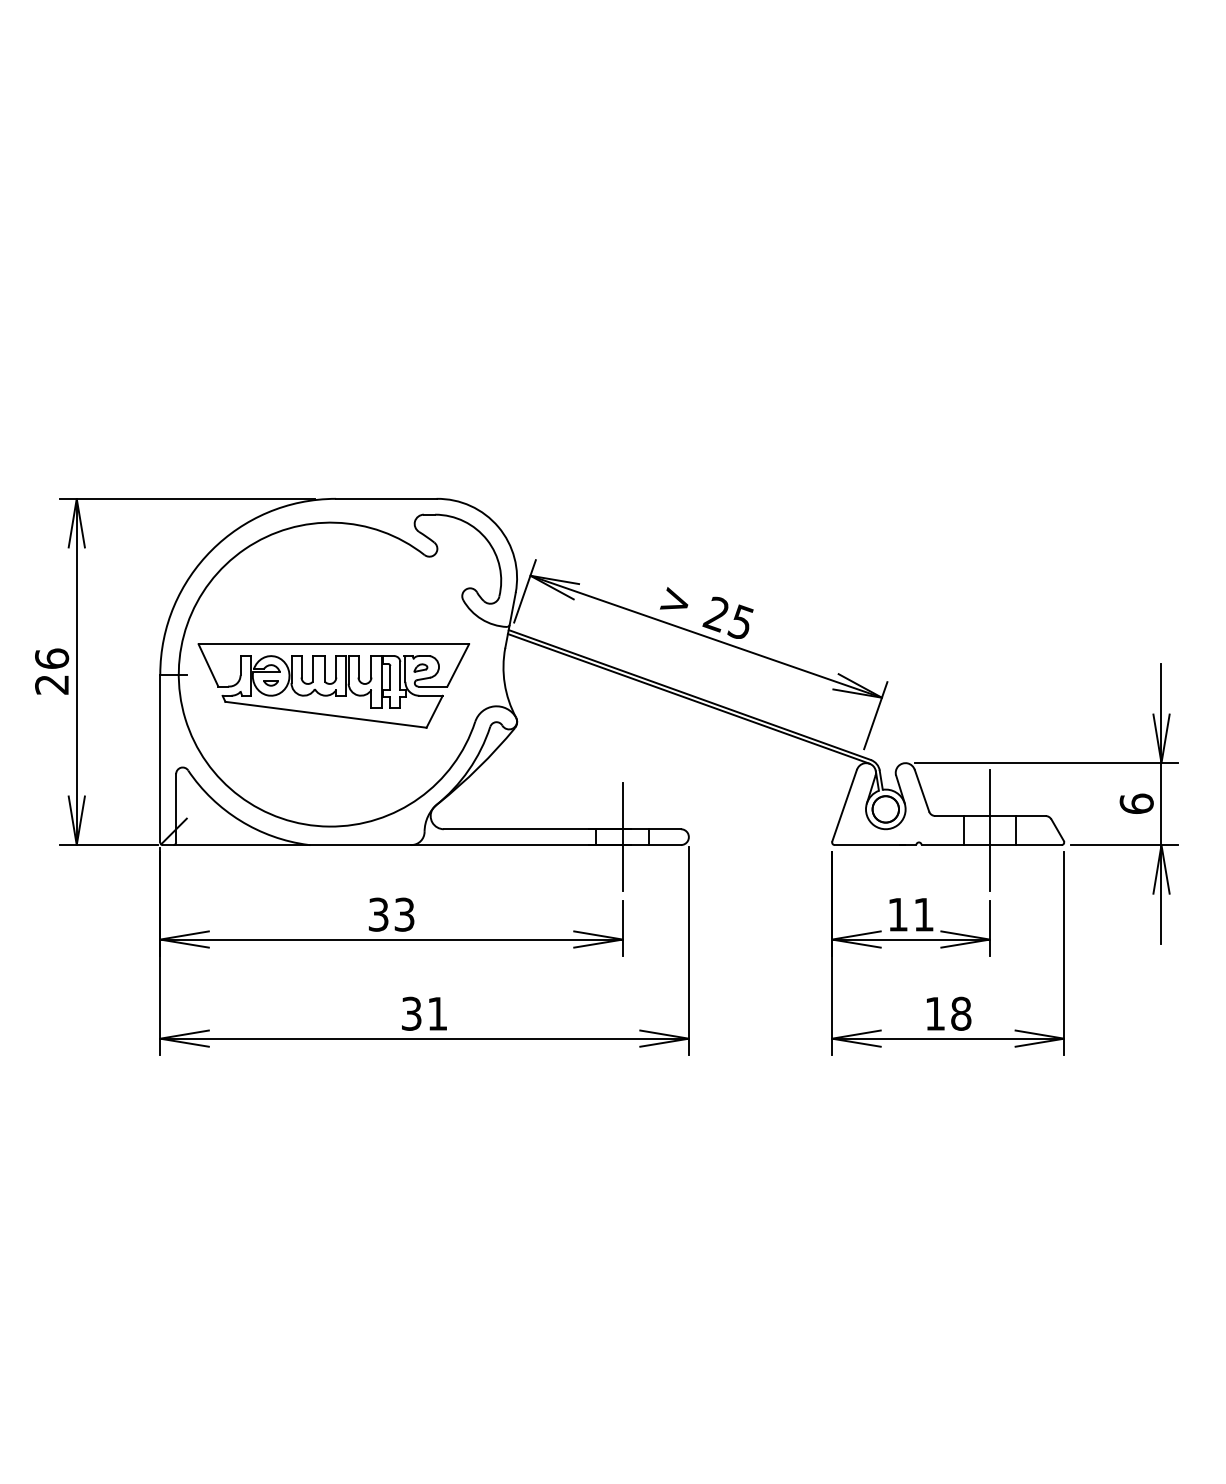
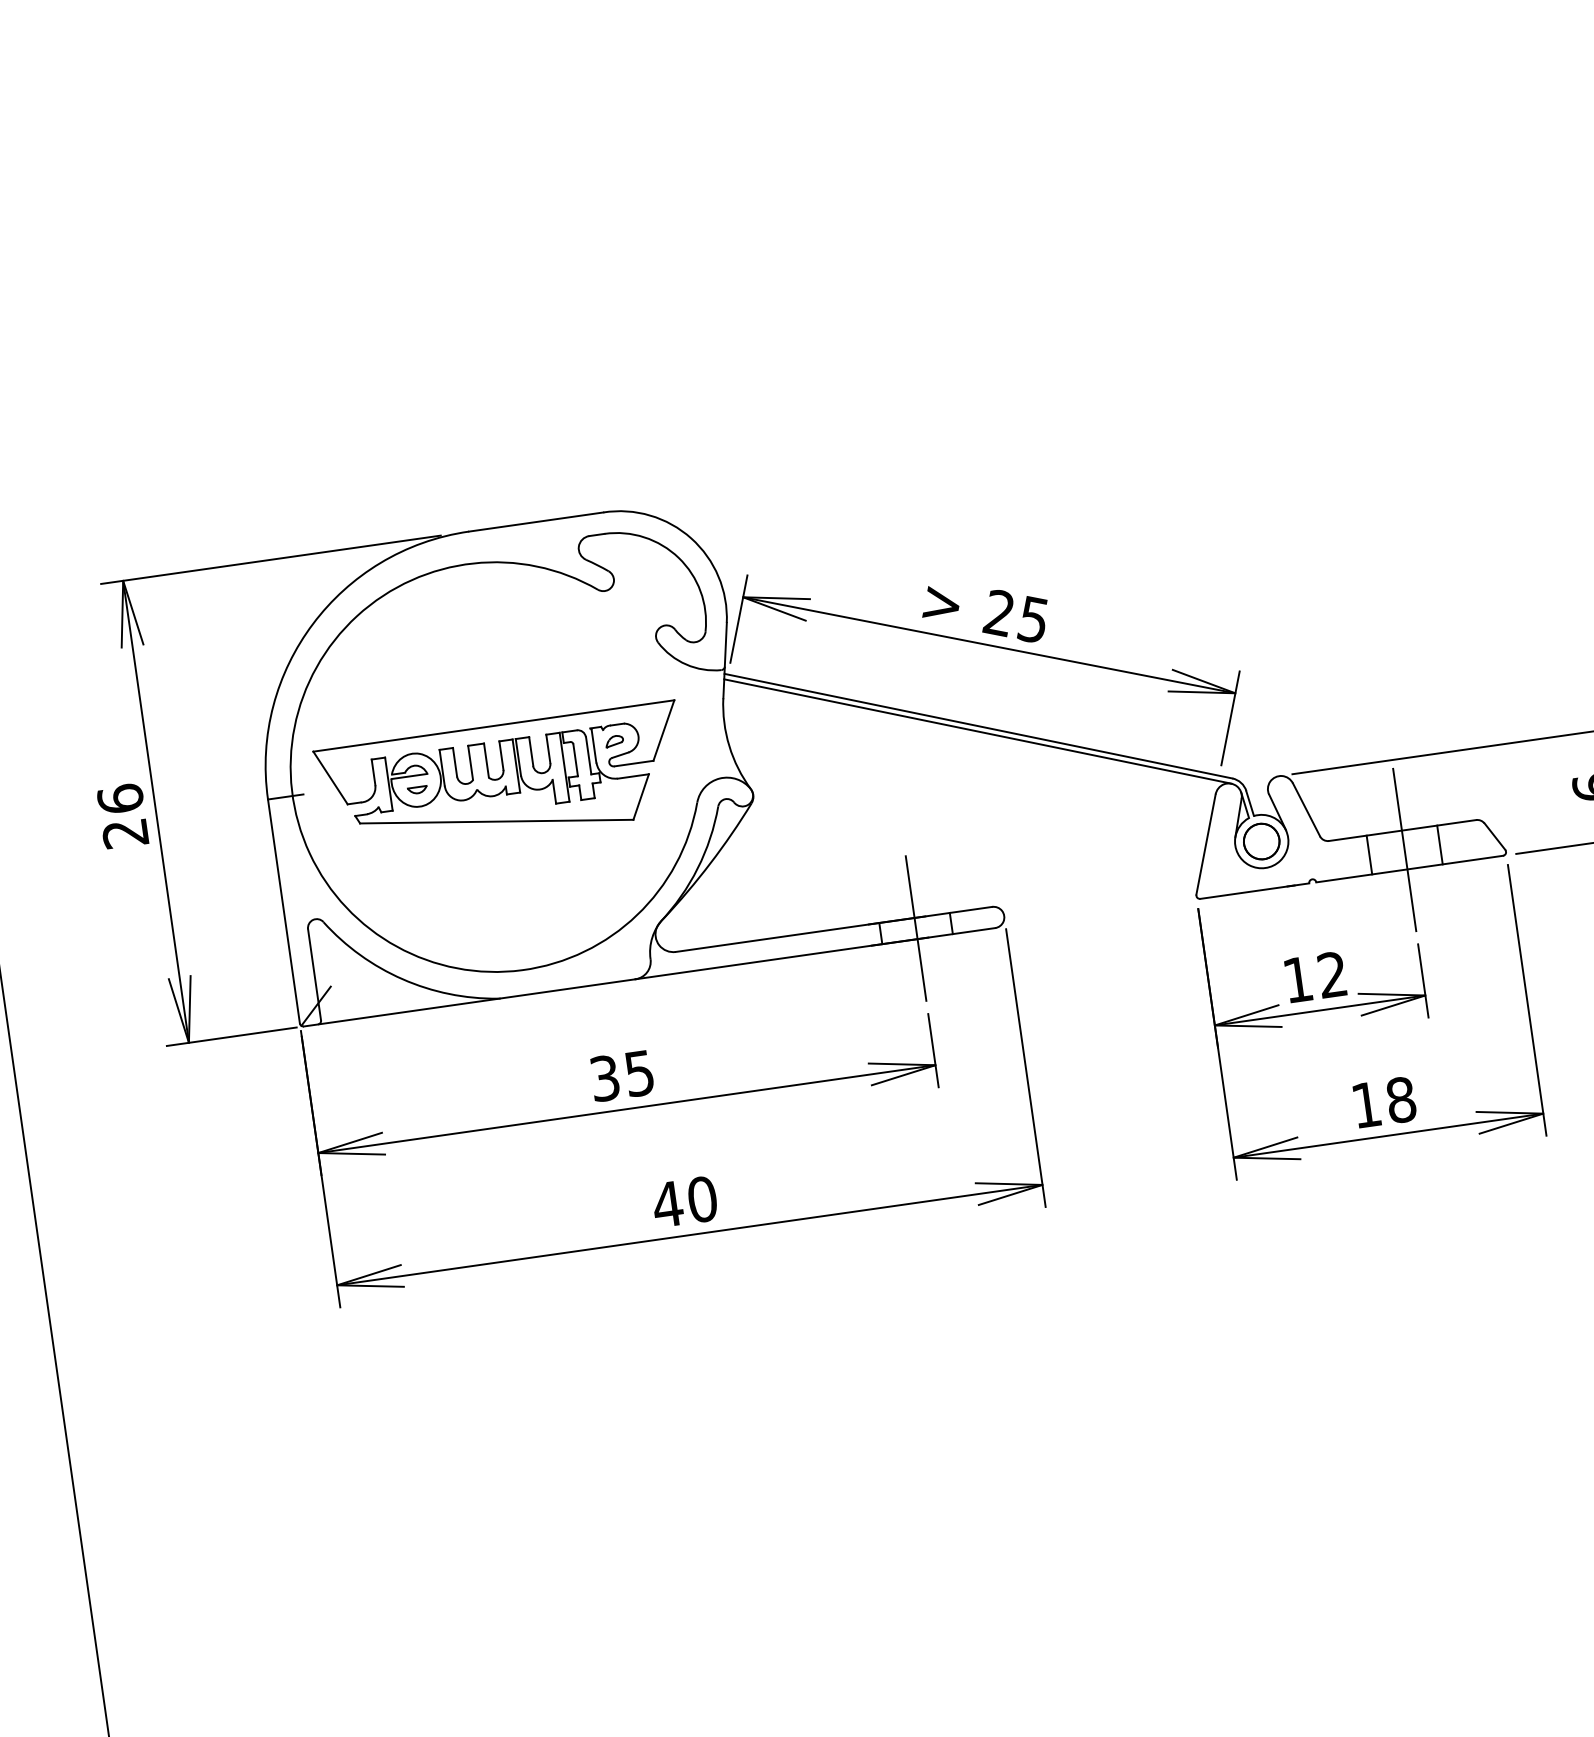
text: (404, 914) -> (639, 1073), 33 -> 35
text: (923, 914) -> (1331, 974), 11 -> 12
text: (423, 1013) -> (683, 1201), 31 -> 40

